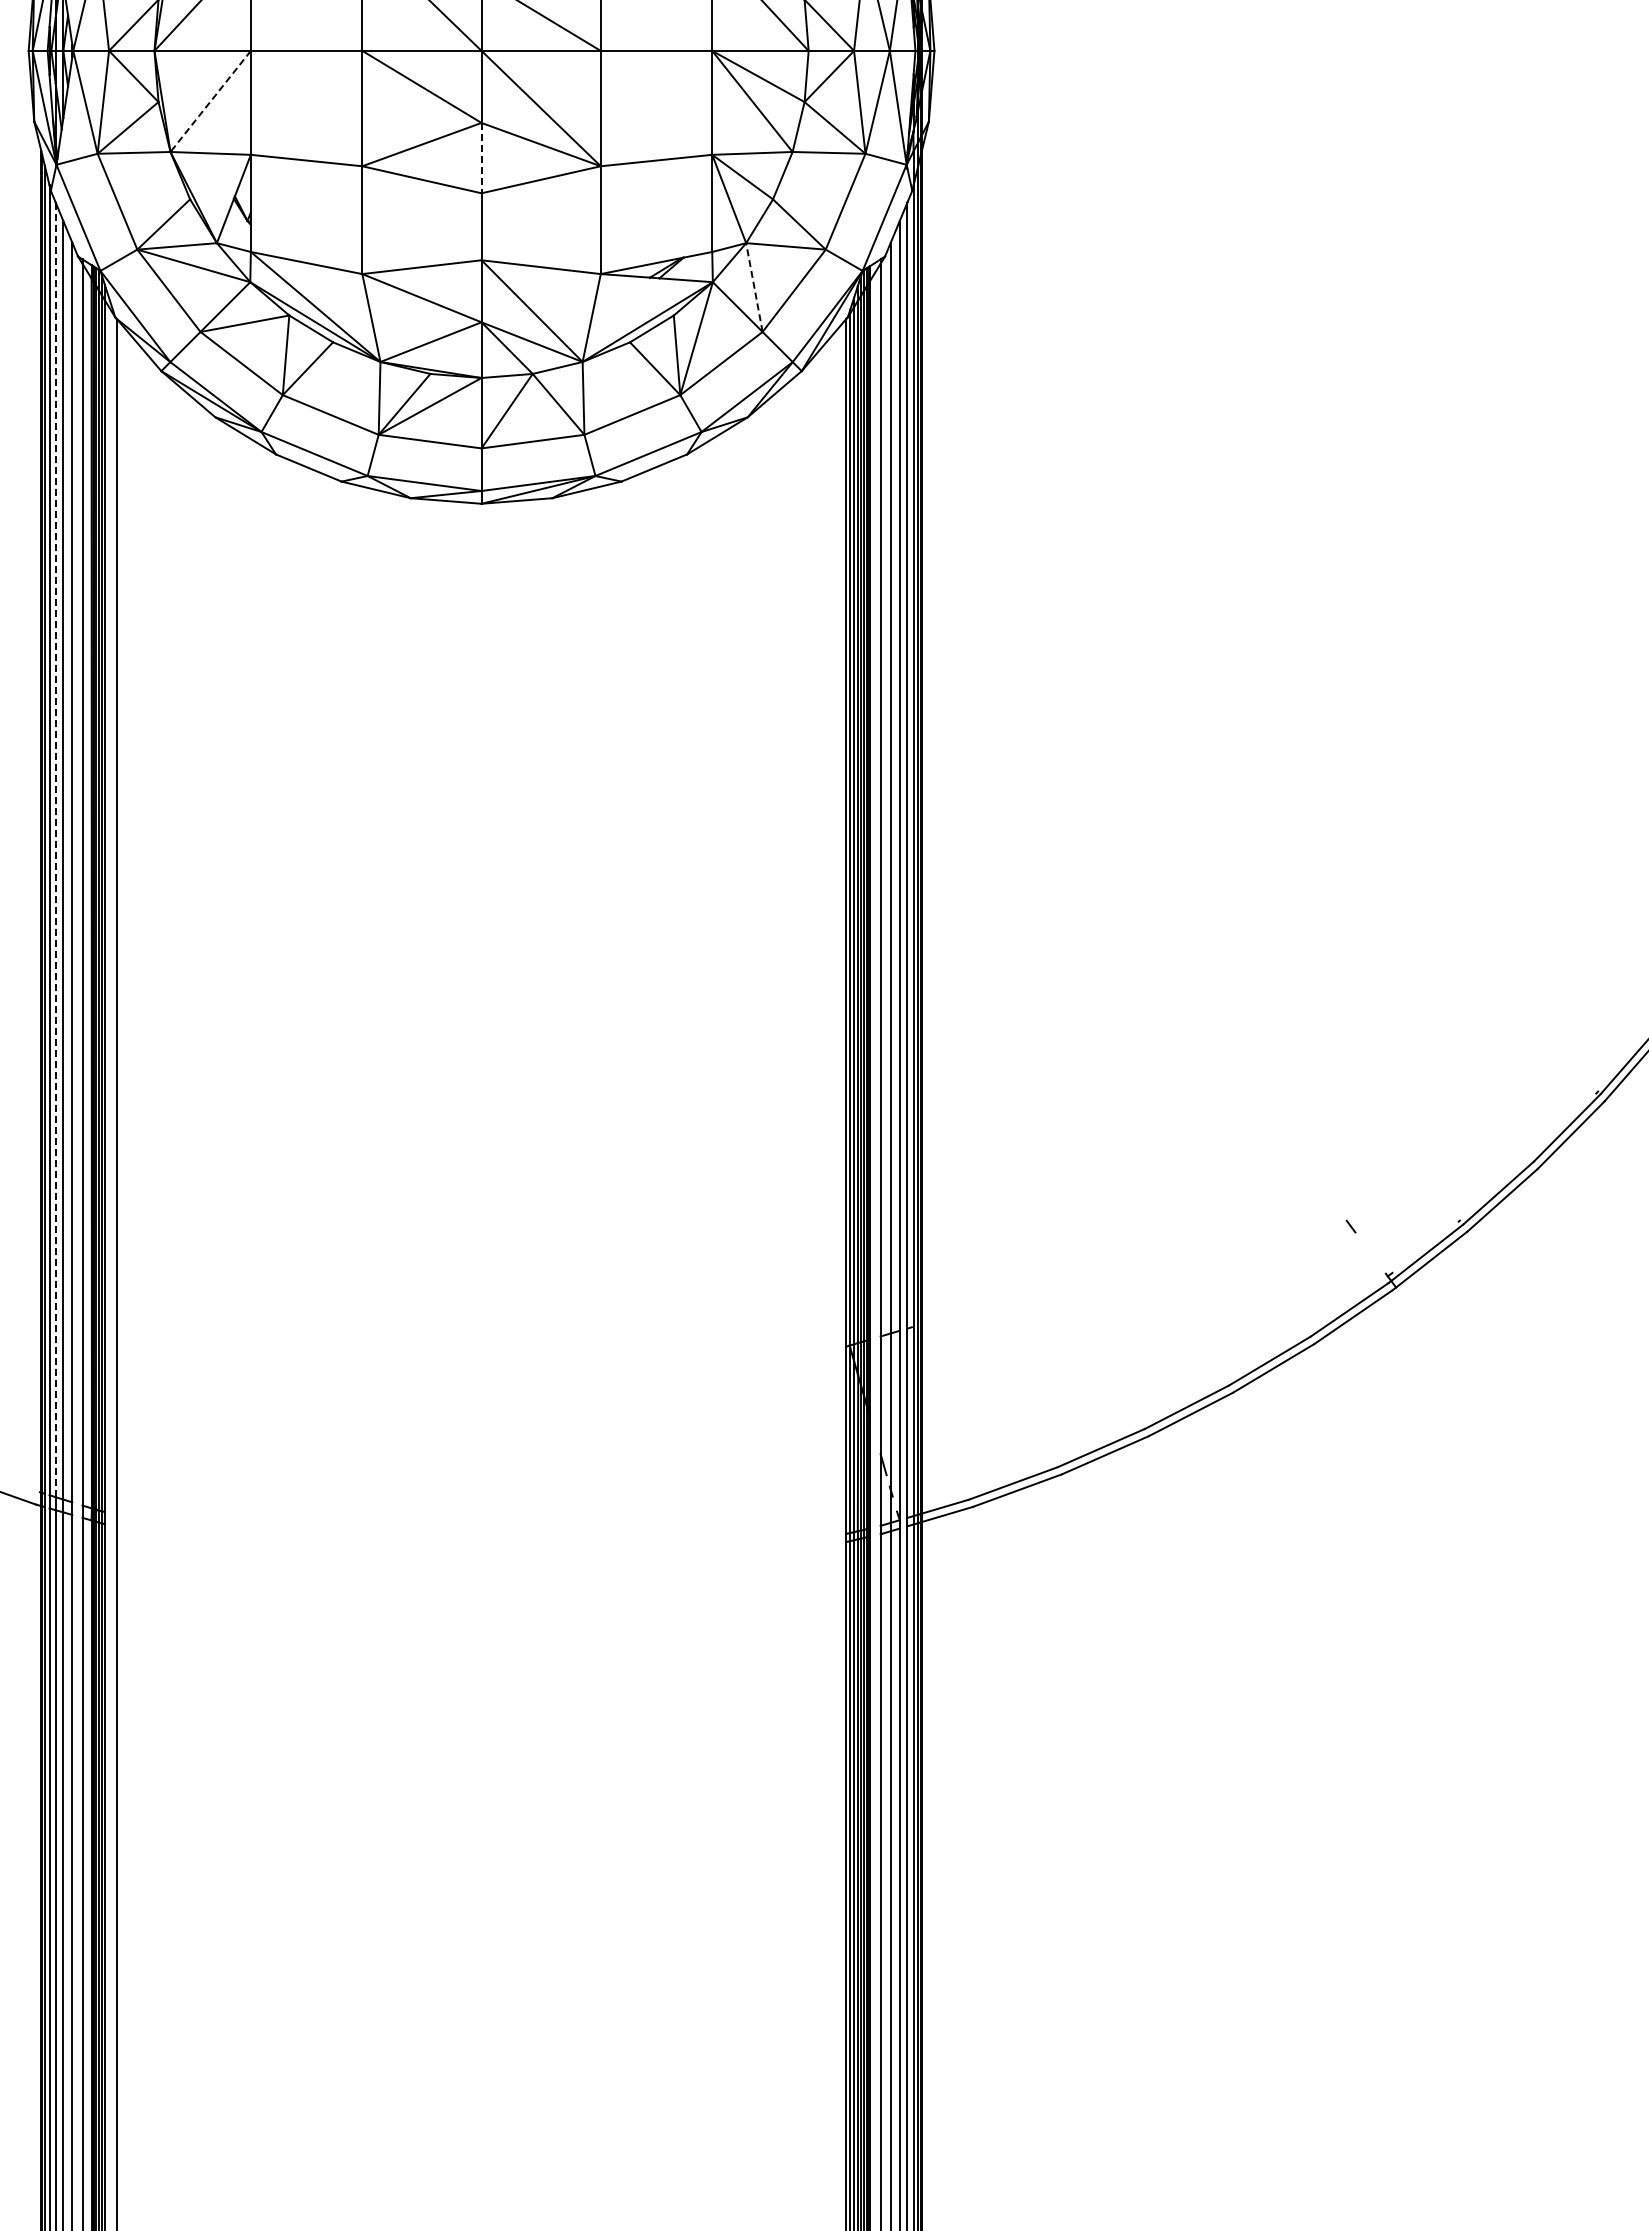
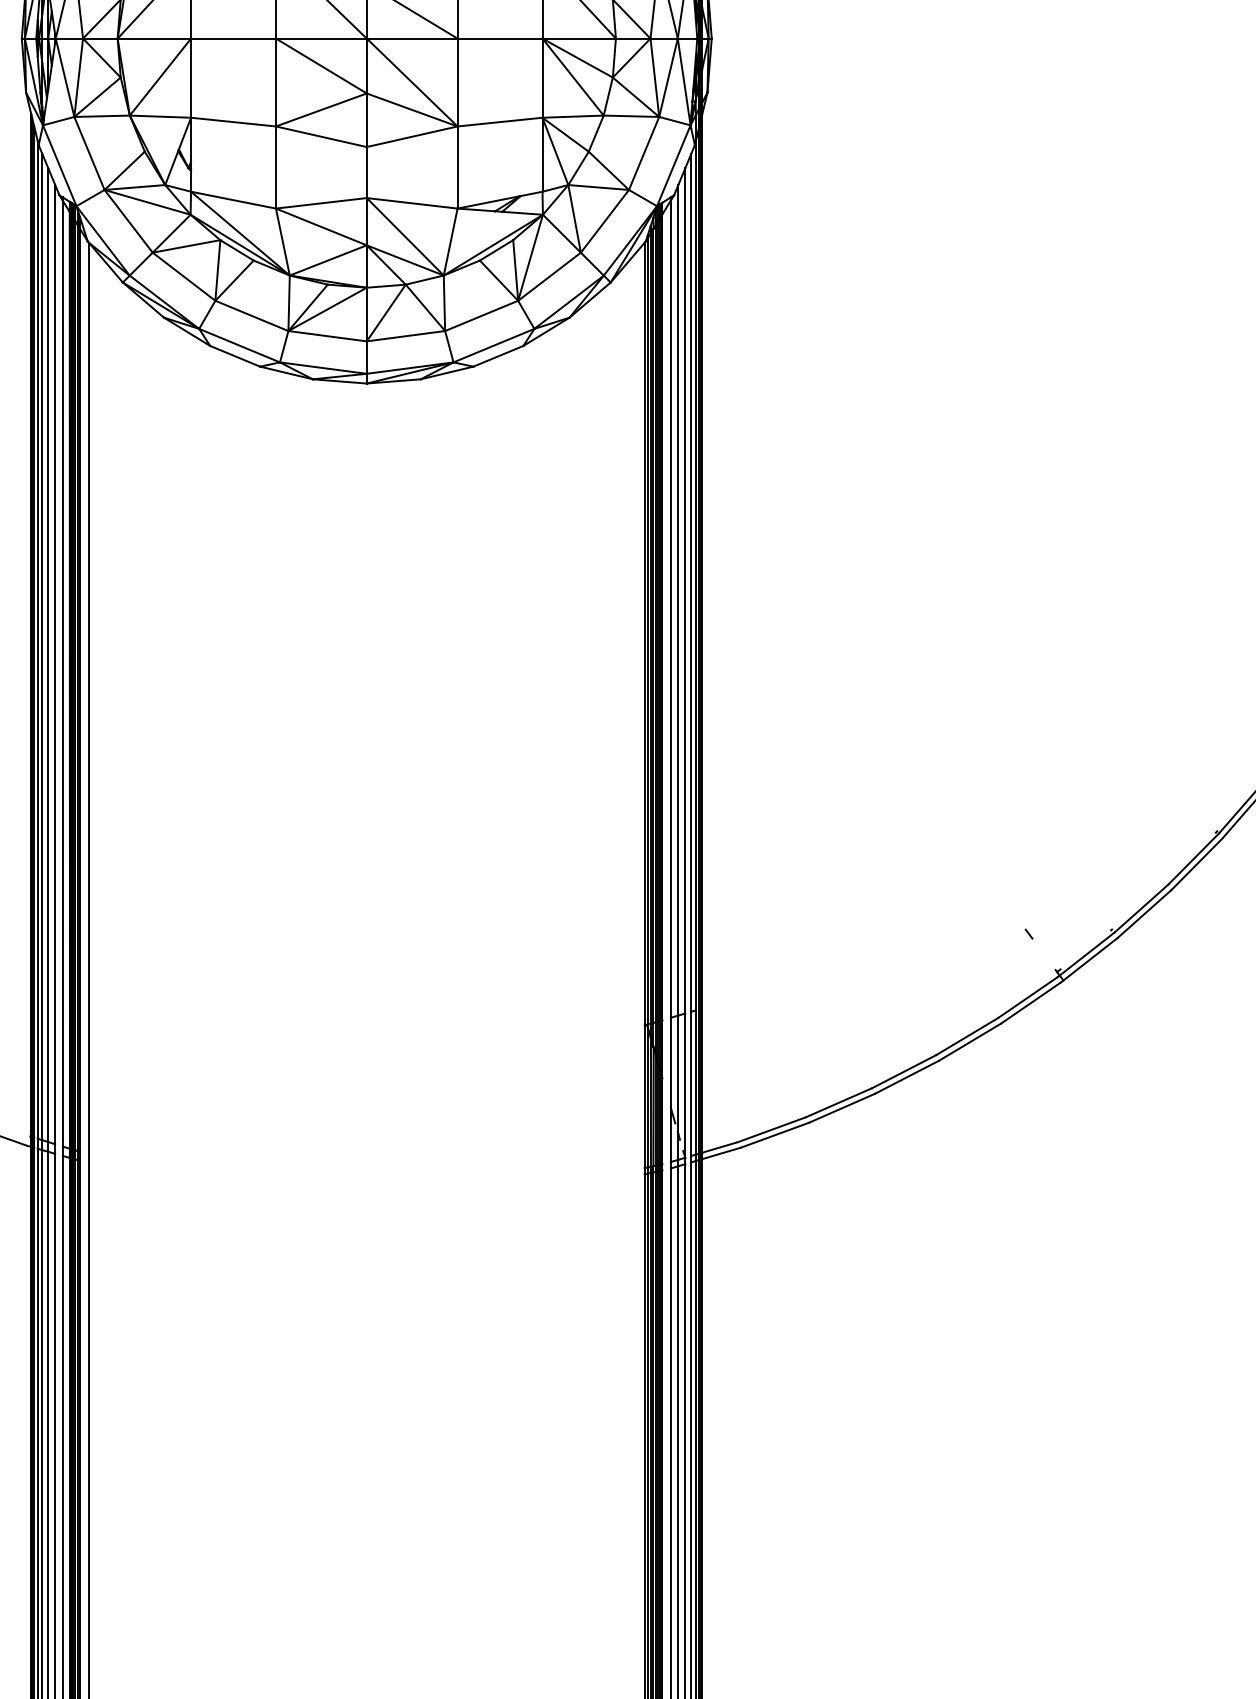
line: (210, 101) -> (160, 77), dashed -> solid
line: (481, 158) -> (366, 120), dashed -> solid
line: (754, 287) -> (574, 218), dashed -> solid
line: (55, 850) -> (42, 647), dashed -> solid

